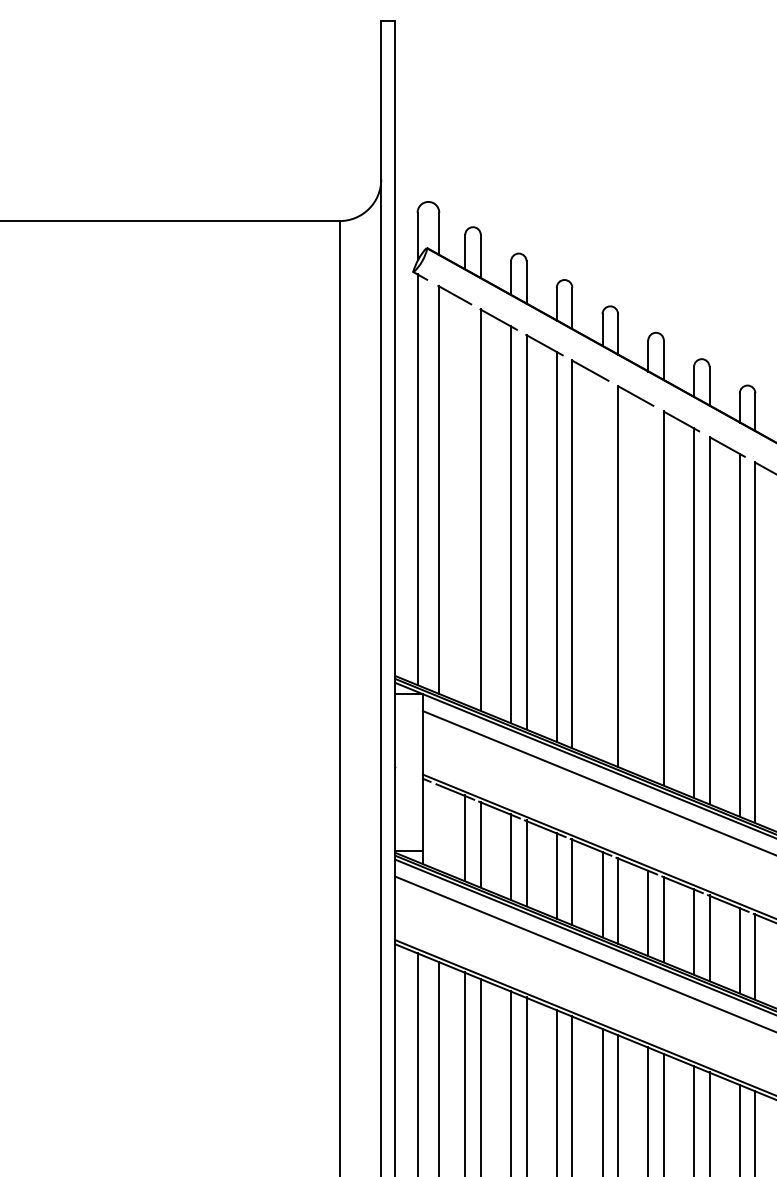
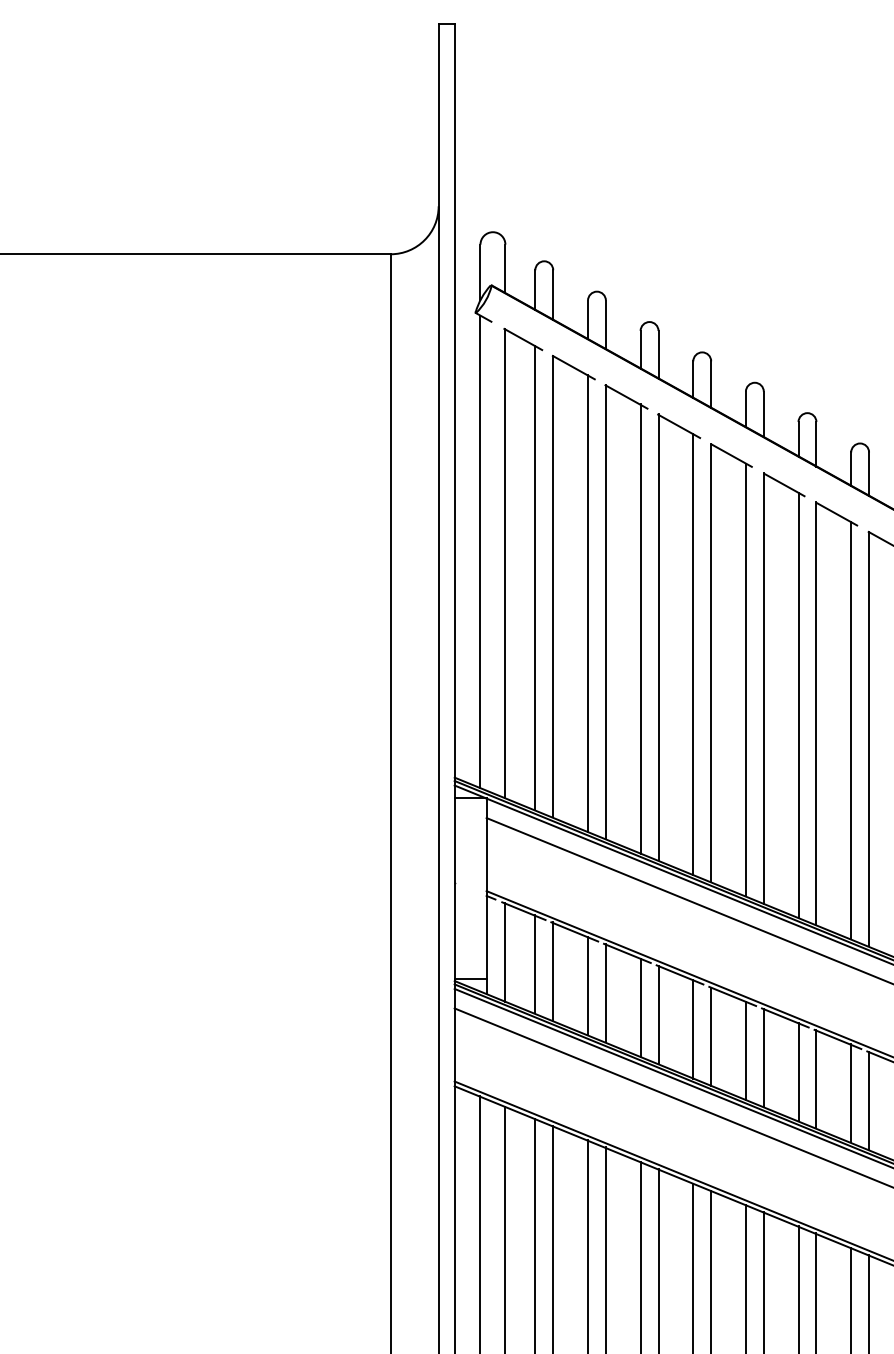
line: (465, 502) -> (535, 578), added
line: (602, 568) -> (693, 653), added
line: (648, 590) -> (746, 679), added
line: (439, 827) -> (505, 951), added

